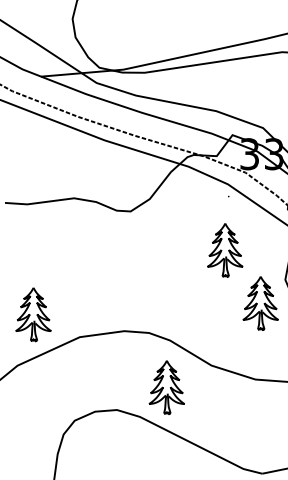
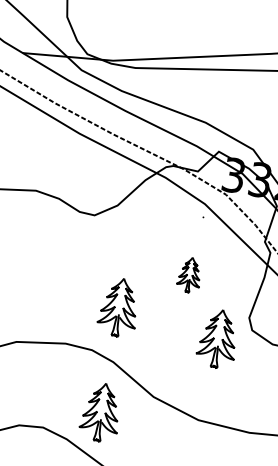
part: (225, 250) -> (189, 275), size x0.6
part: (166, 290) -> (118, 307), added

